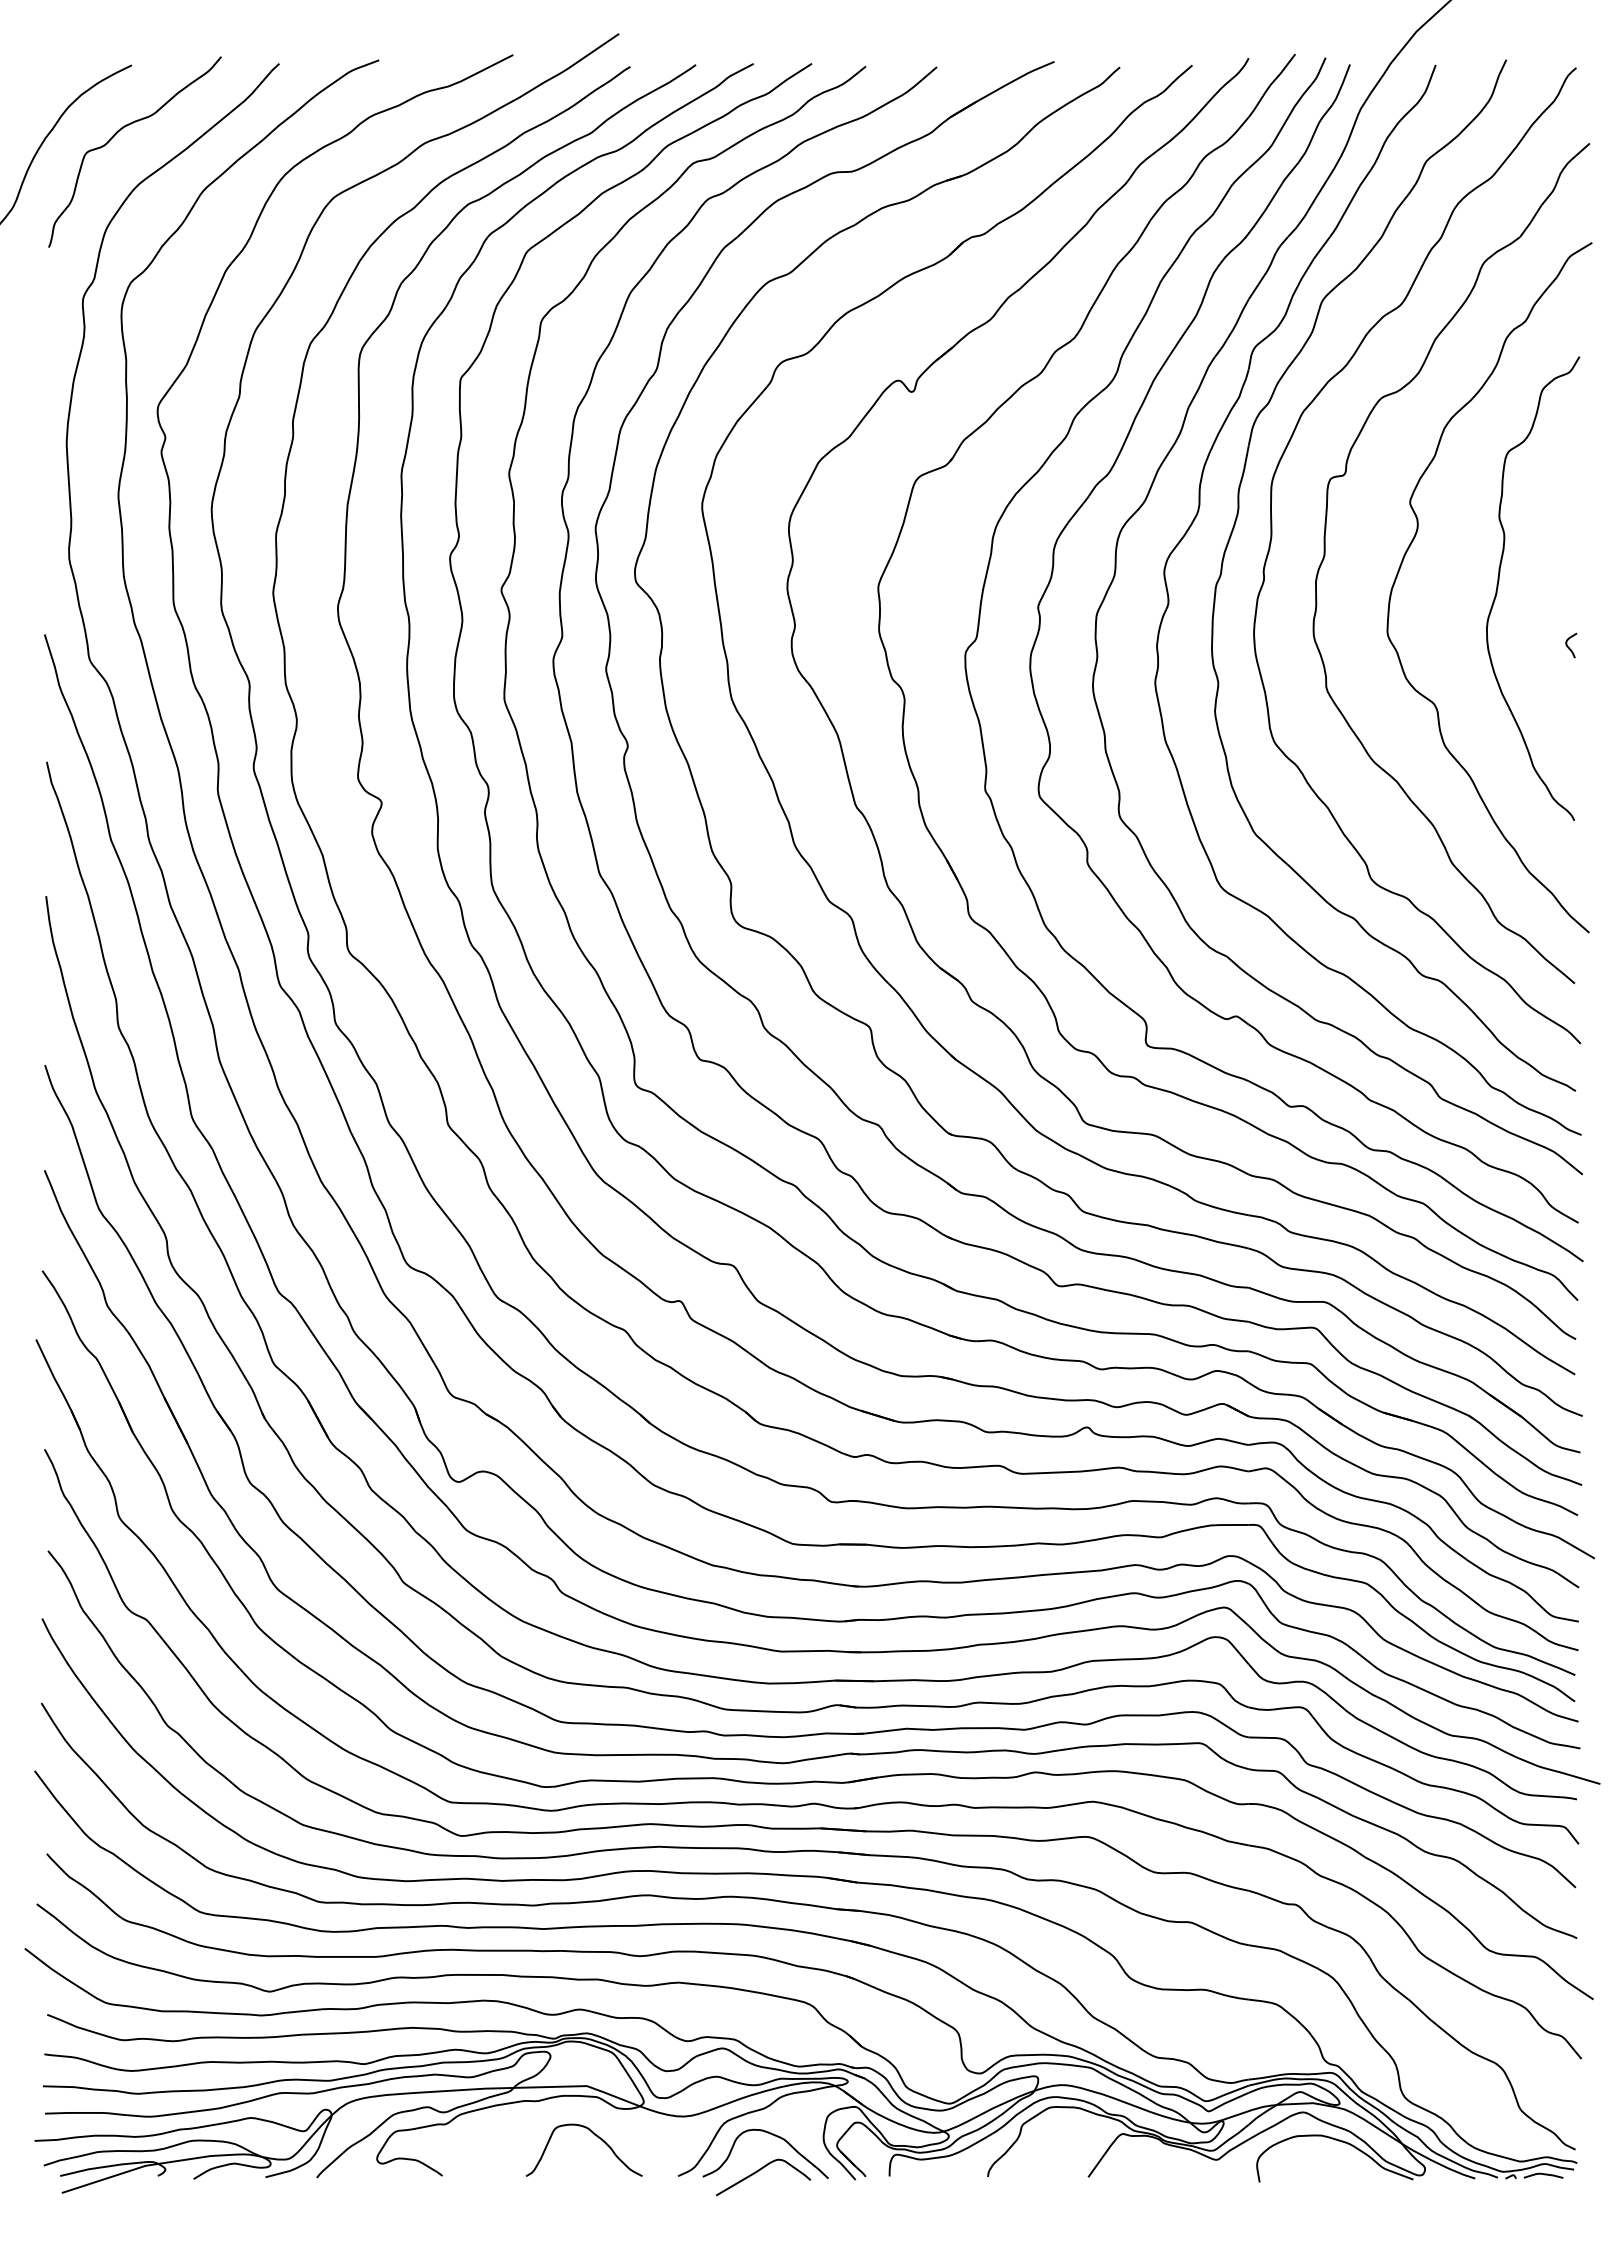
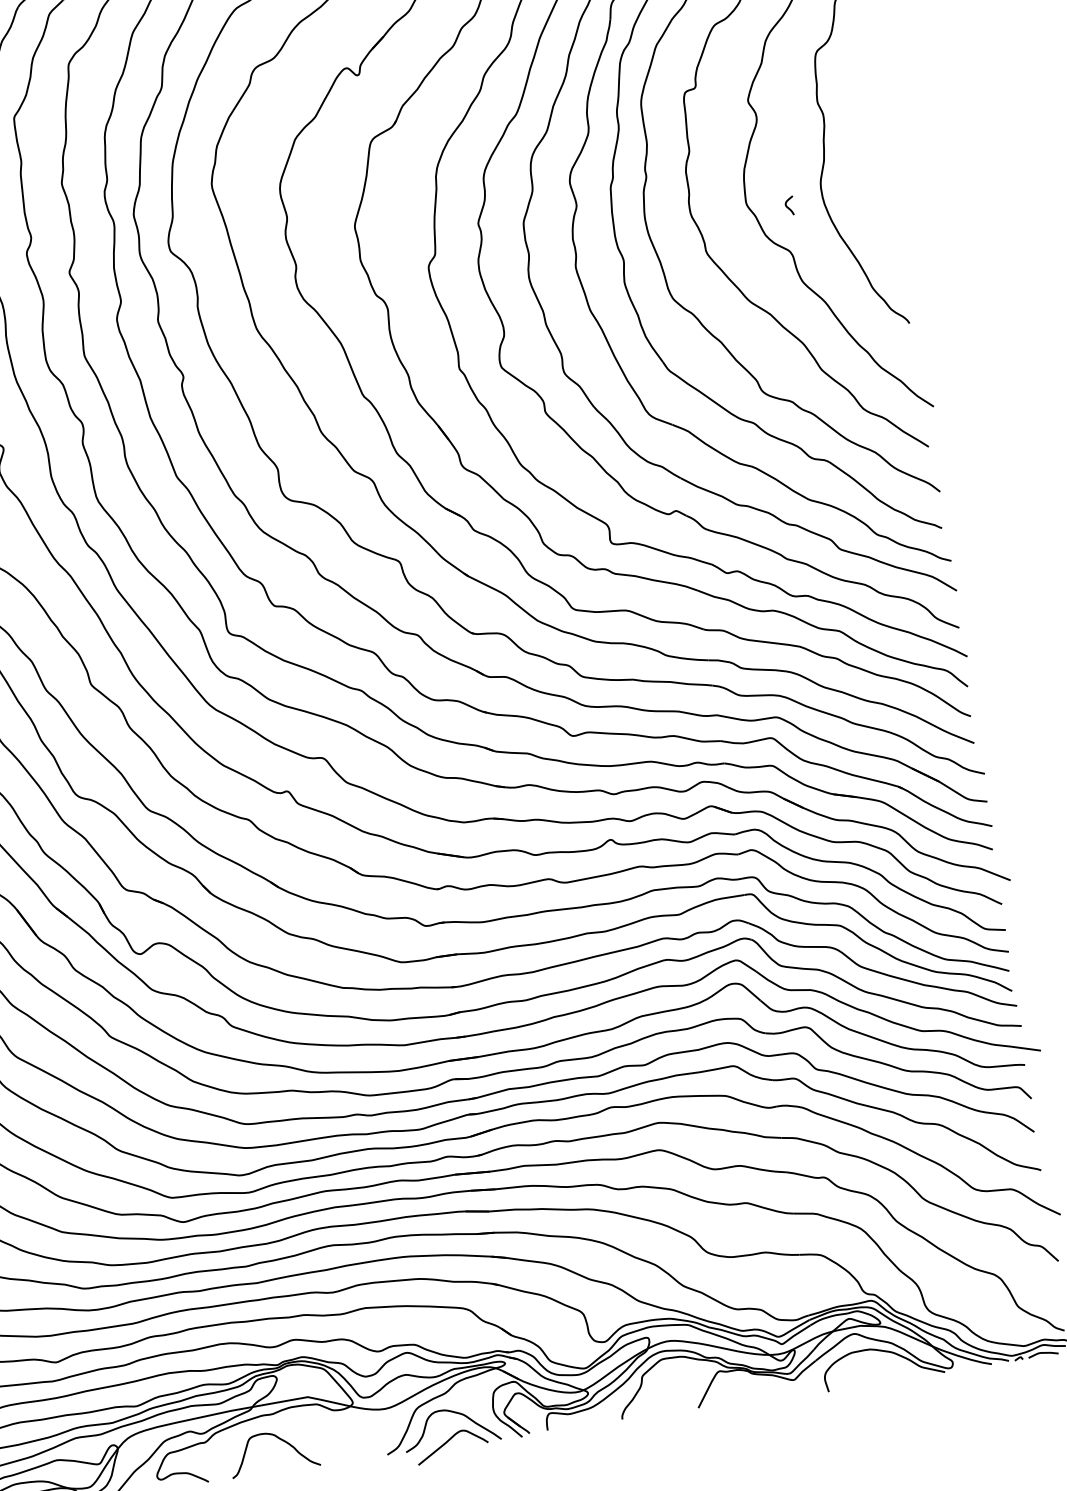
curve: (1569, 647) -> (788, 207), moved
curve: (594, 2135) -> (279, 1439), moved

